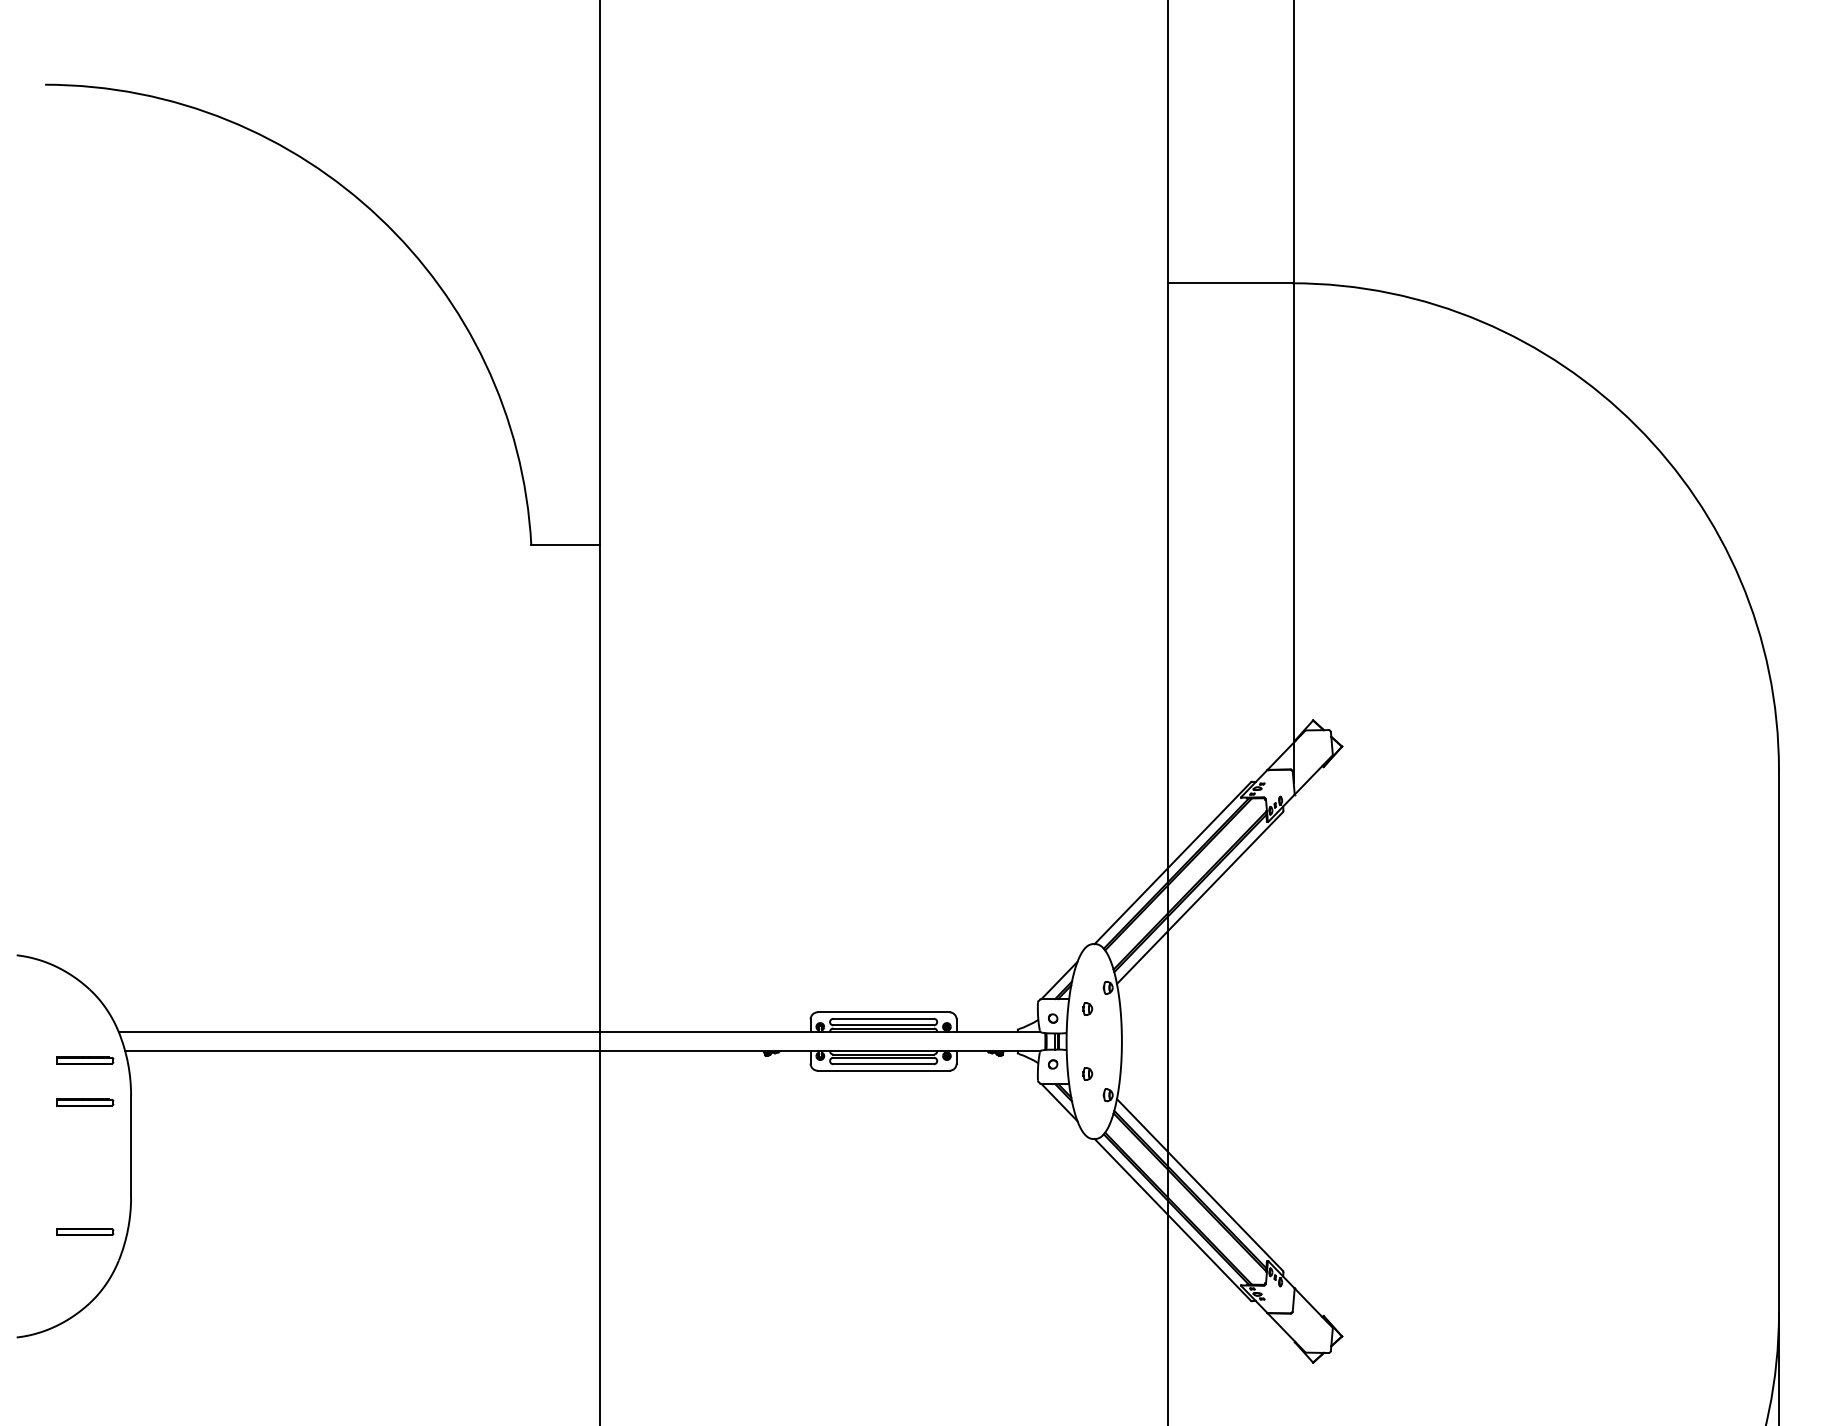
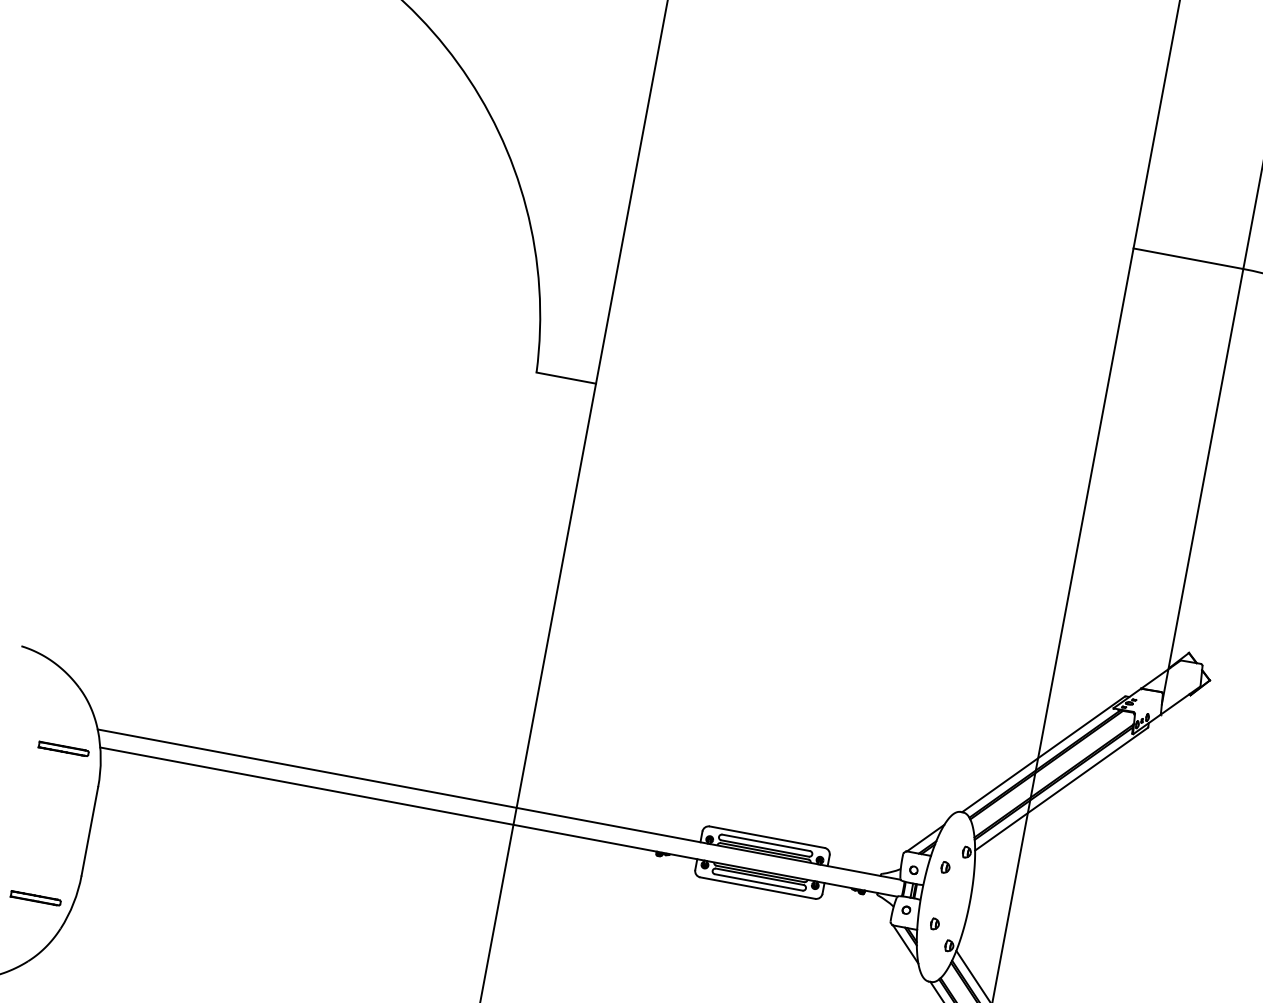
part: (85, 1102) -> (57, 785), removed

